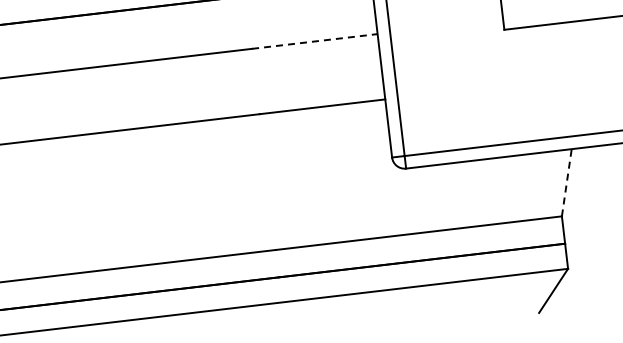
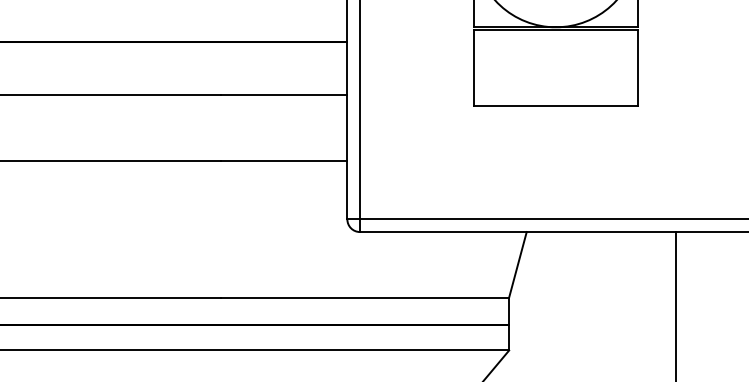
line: (315, 41) -> (284, 95), dashed -> solid
line: (566, 182) -> (517, 264), dashed -> solid

